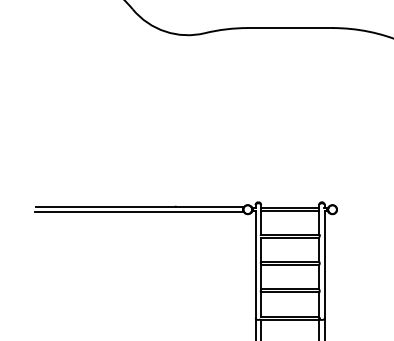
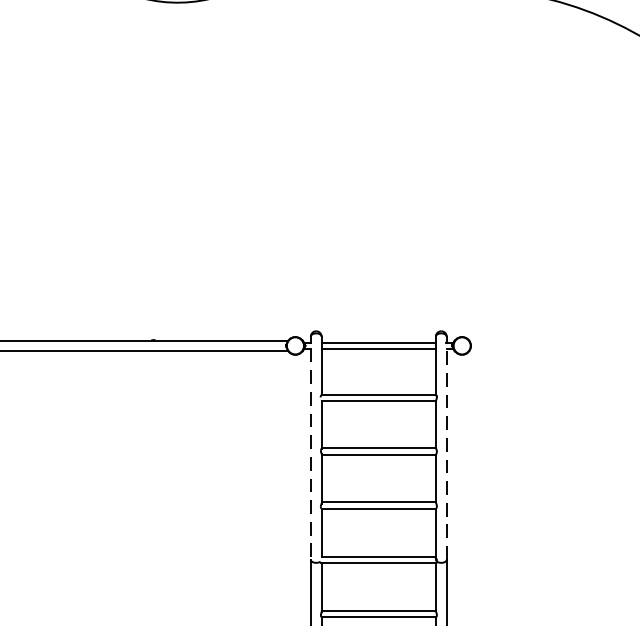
line: (255, 264) -> (310, 453), solid -> dashed
line: (324, 264) -> (446, 453), solid -> dashed

